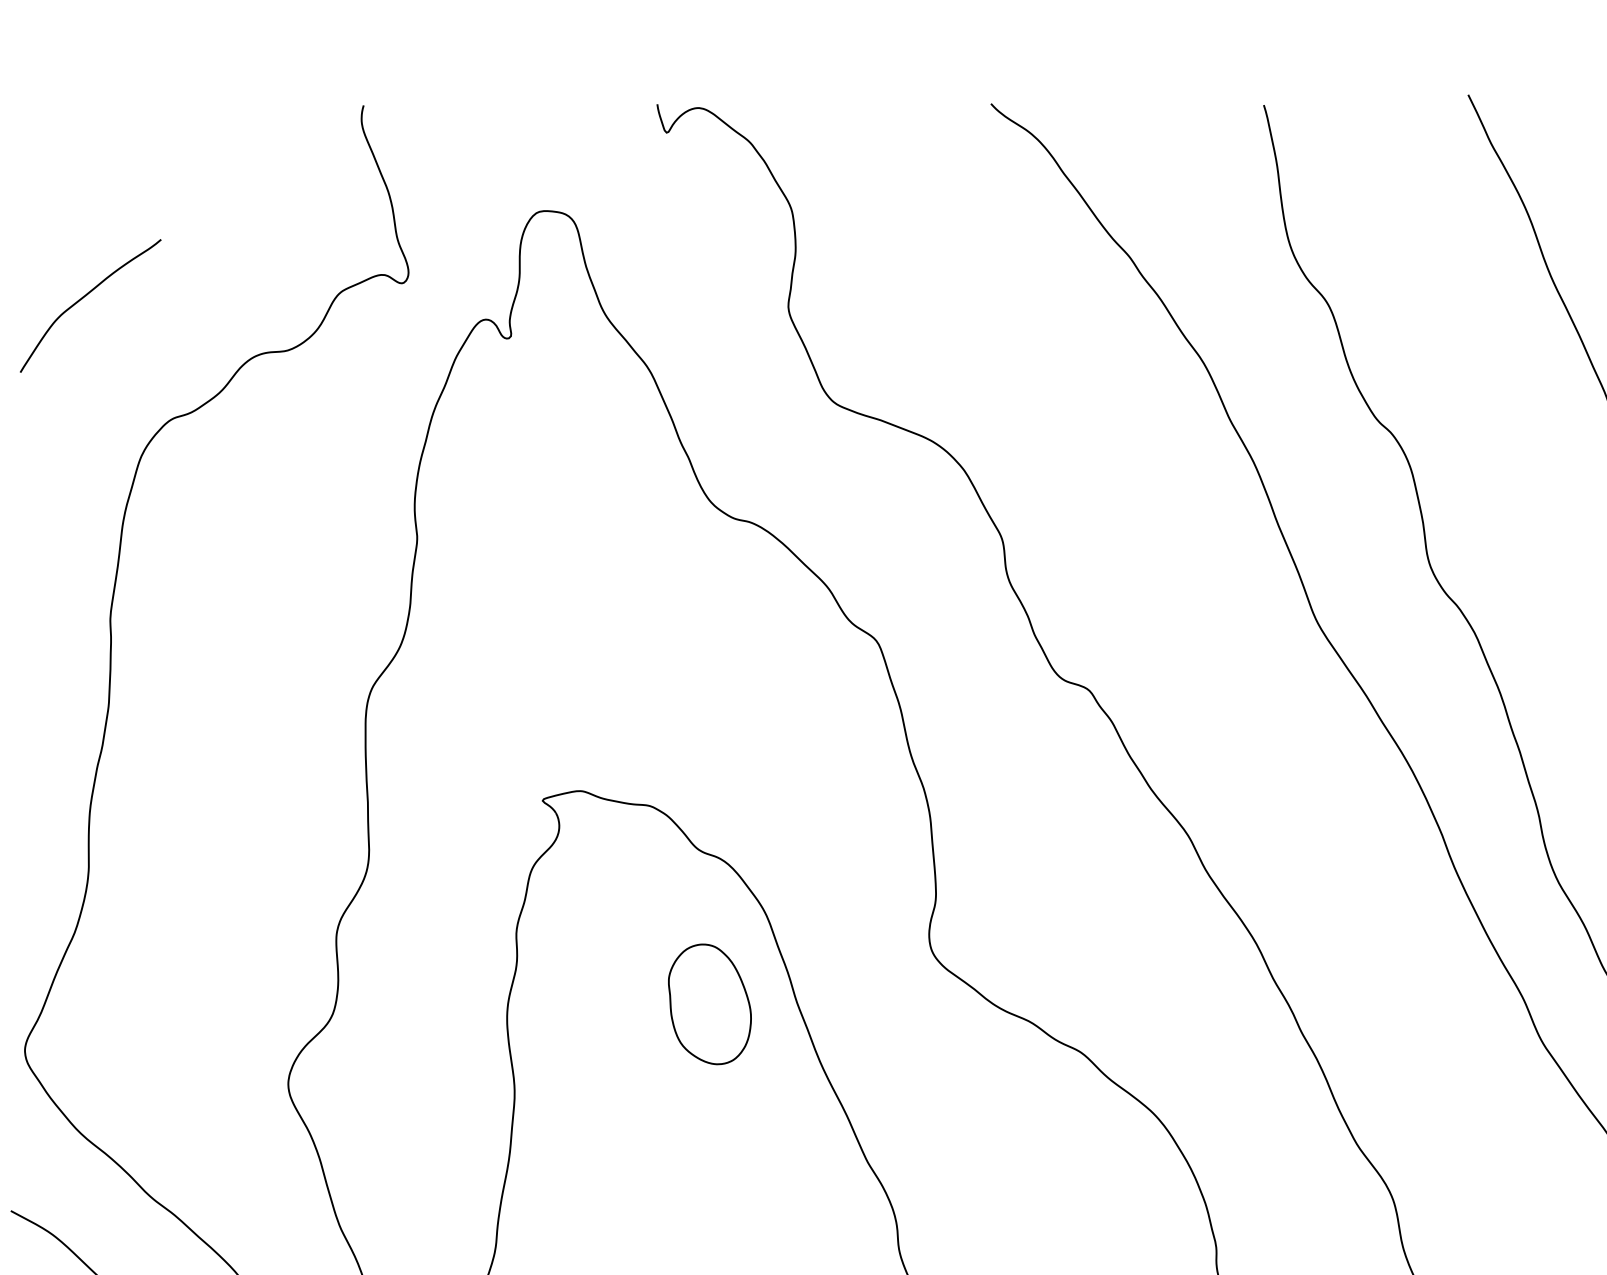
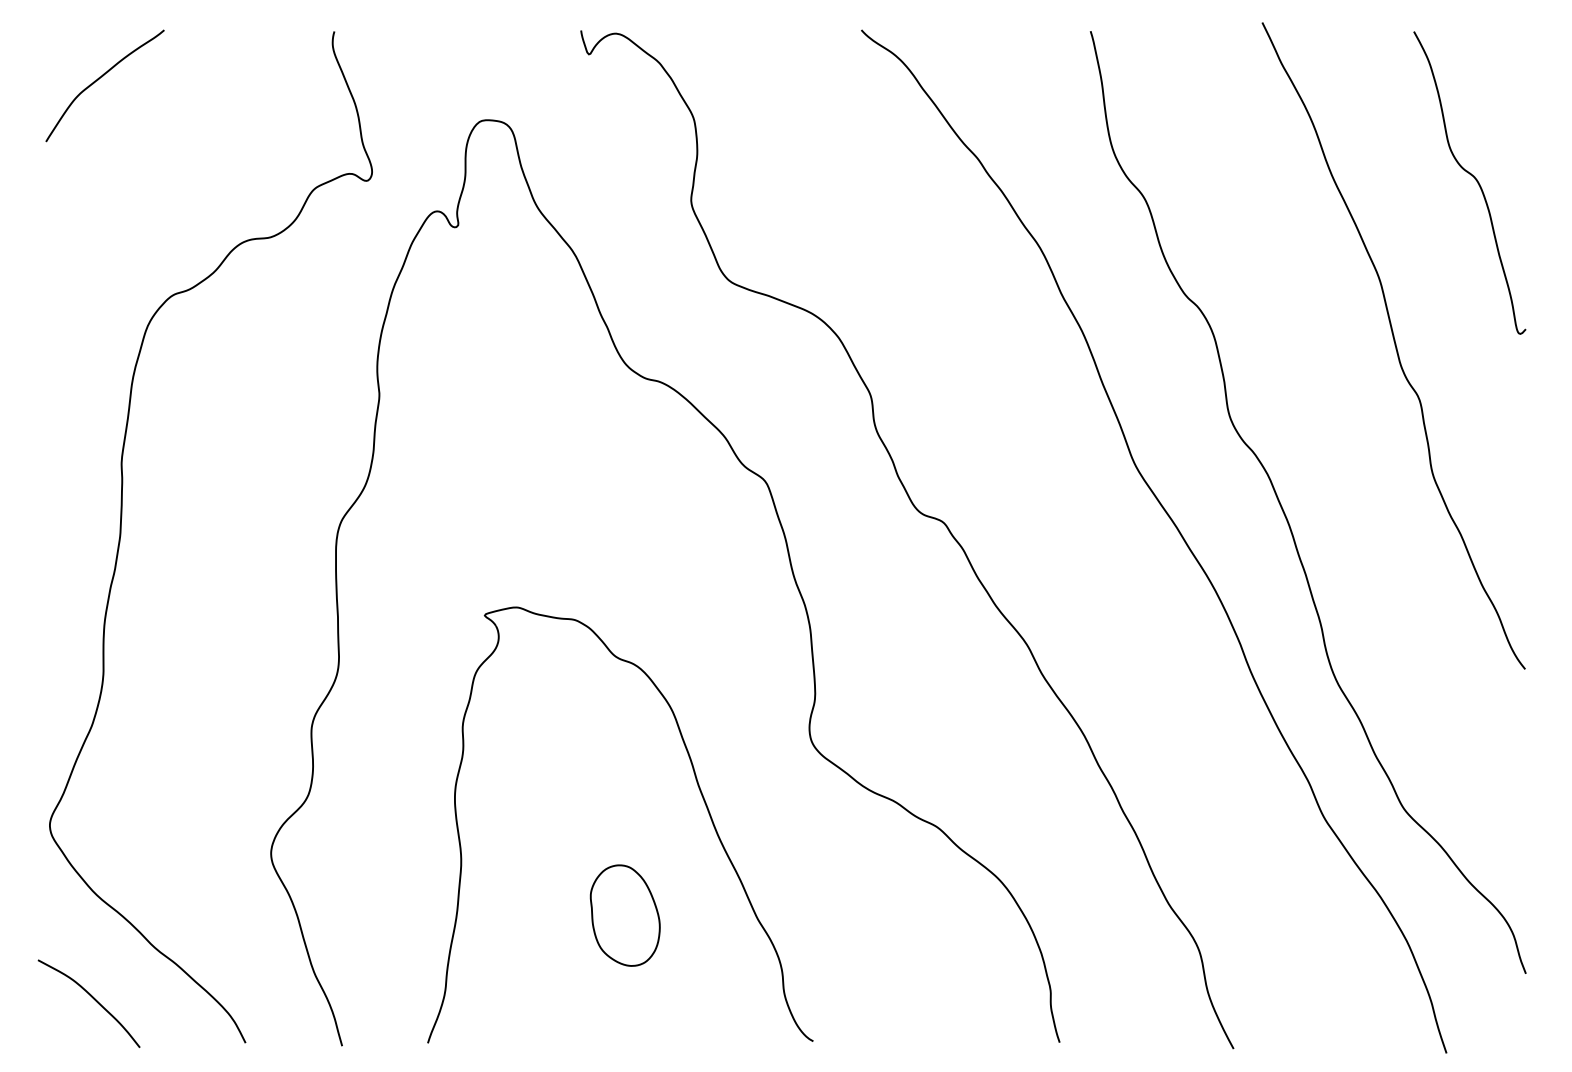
curve: (84, 298) -> (99, 79), moved
part: (708, 1004) -> (624, 915), moved

